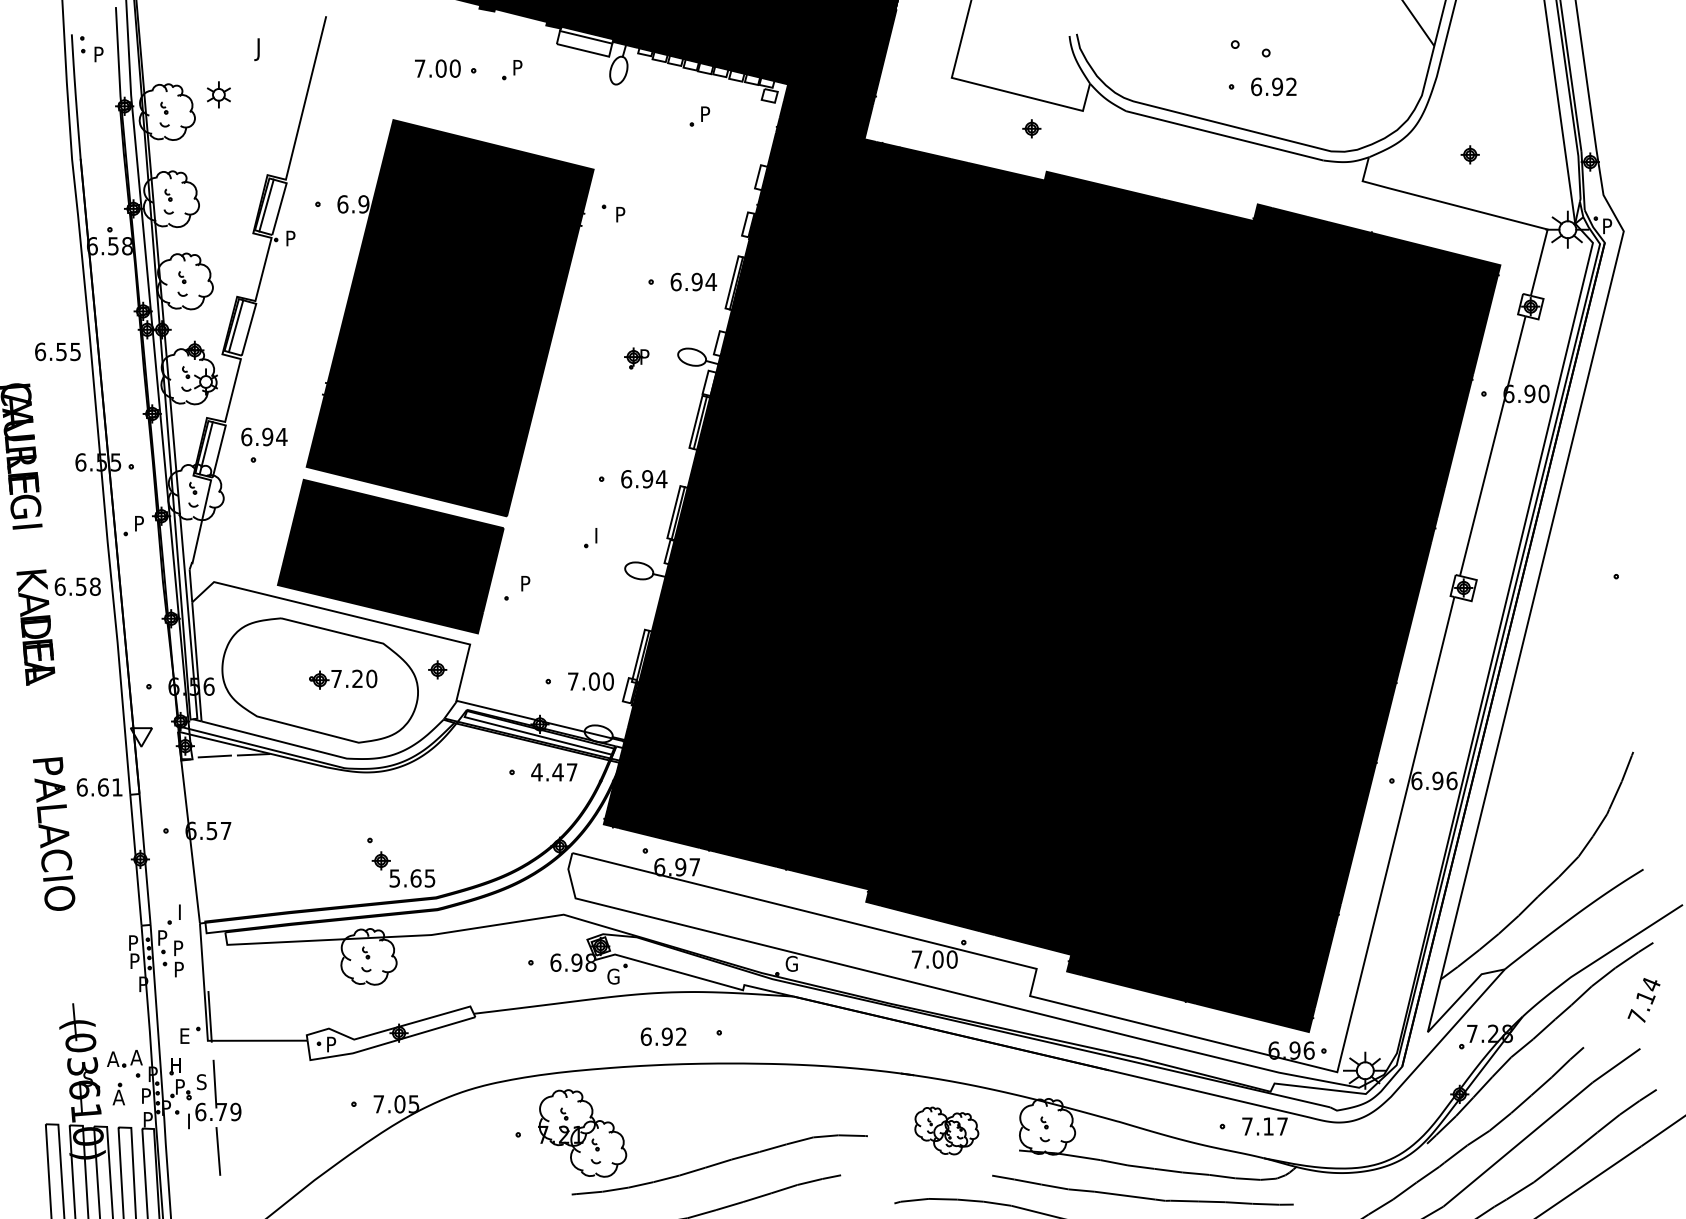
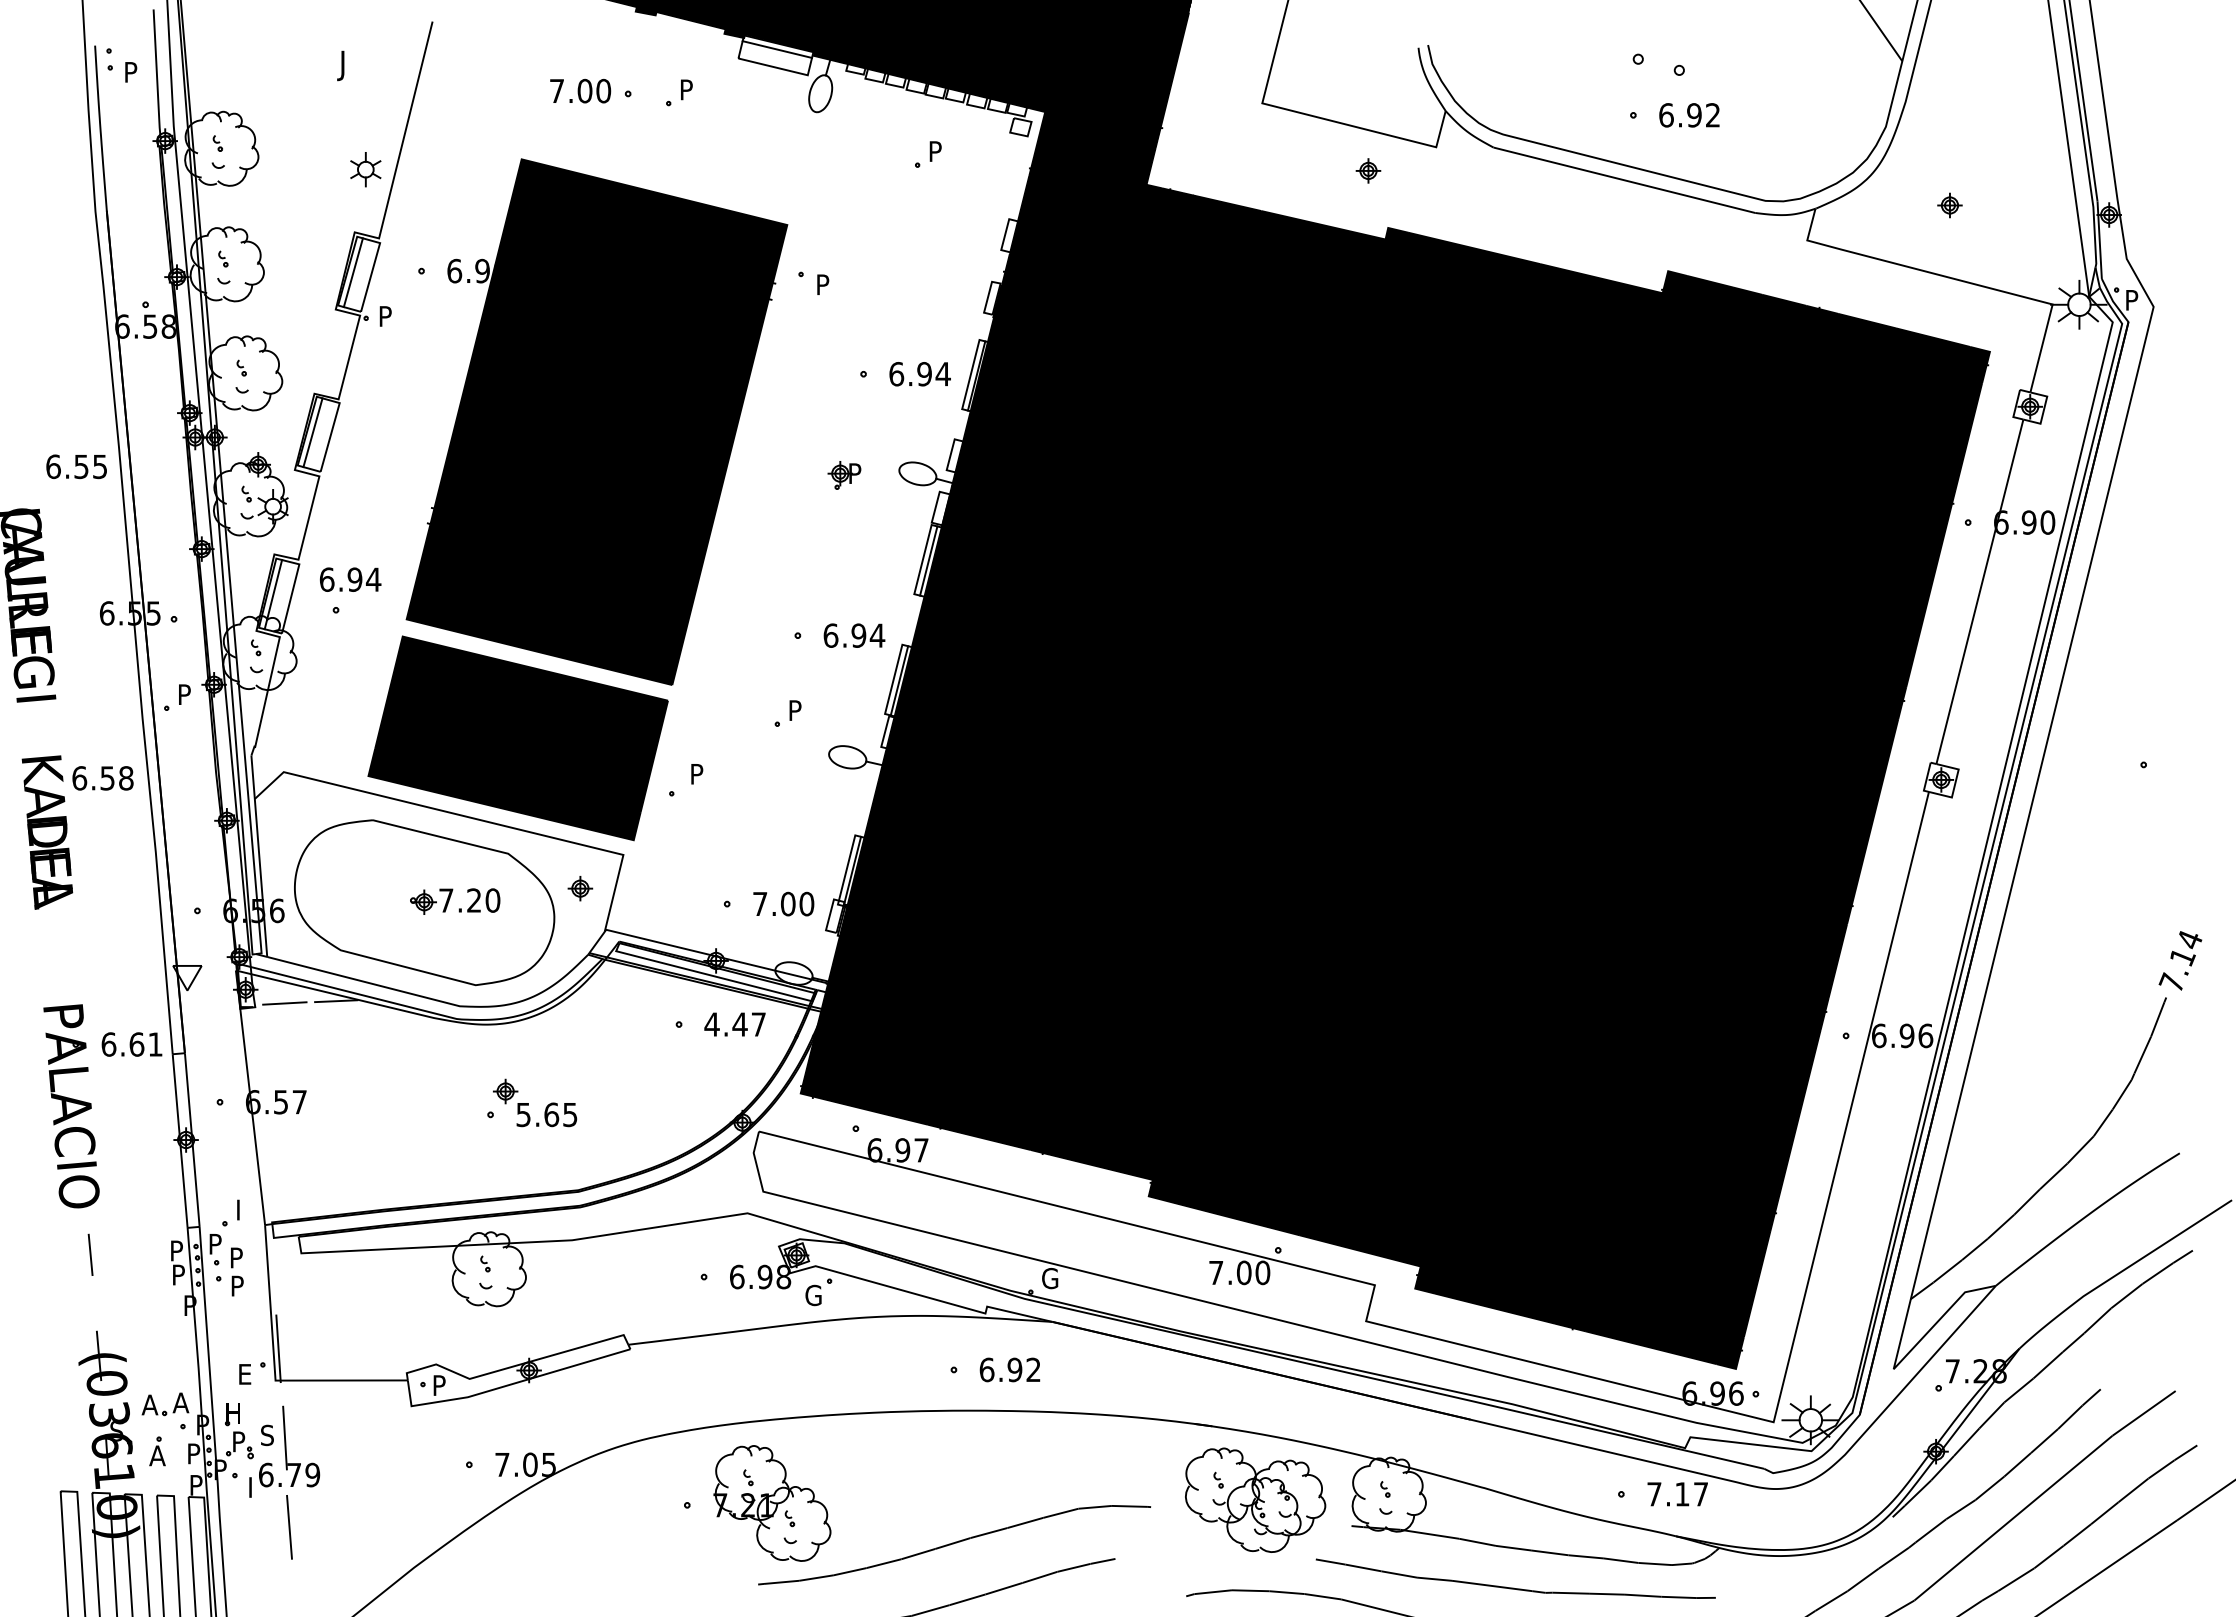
part: (218, 94) -> (365, 169), moved
text: (600, 532) -> (796, 706), I -> P
part: (403, 869) -> (535, 1102), moved
line: (68, 945) -> (90, 1254), added
text: (1643, 1000) -> (2179, 961), moved
text: (663, 1036) -> (1009, 1369), moved
part: (946, 1130) -> (1255, 1499), size x1.67

